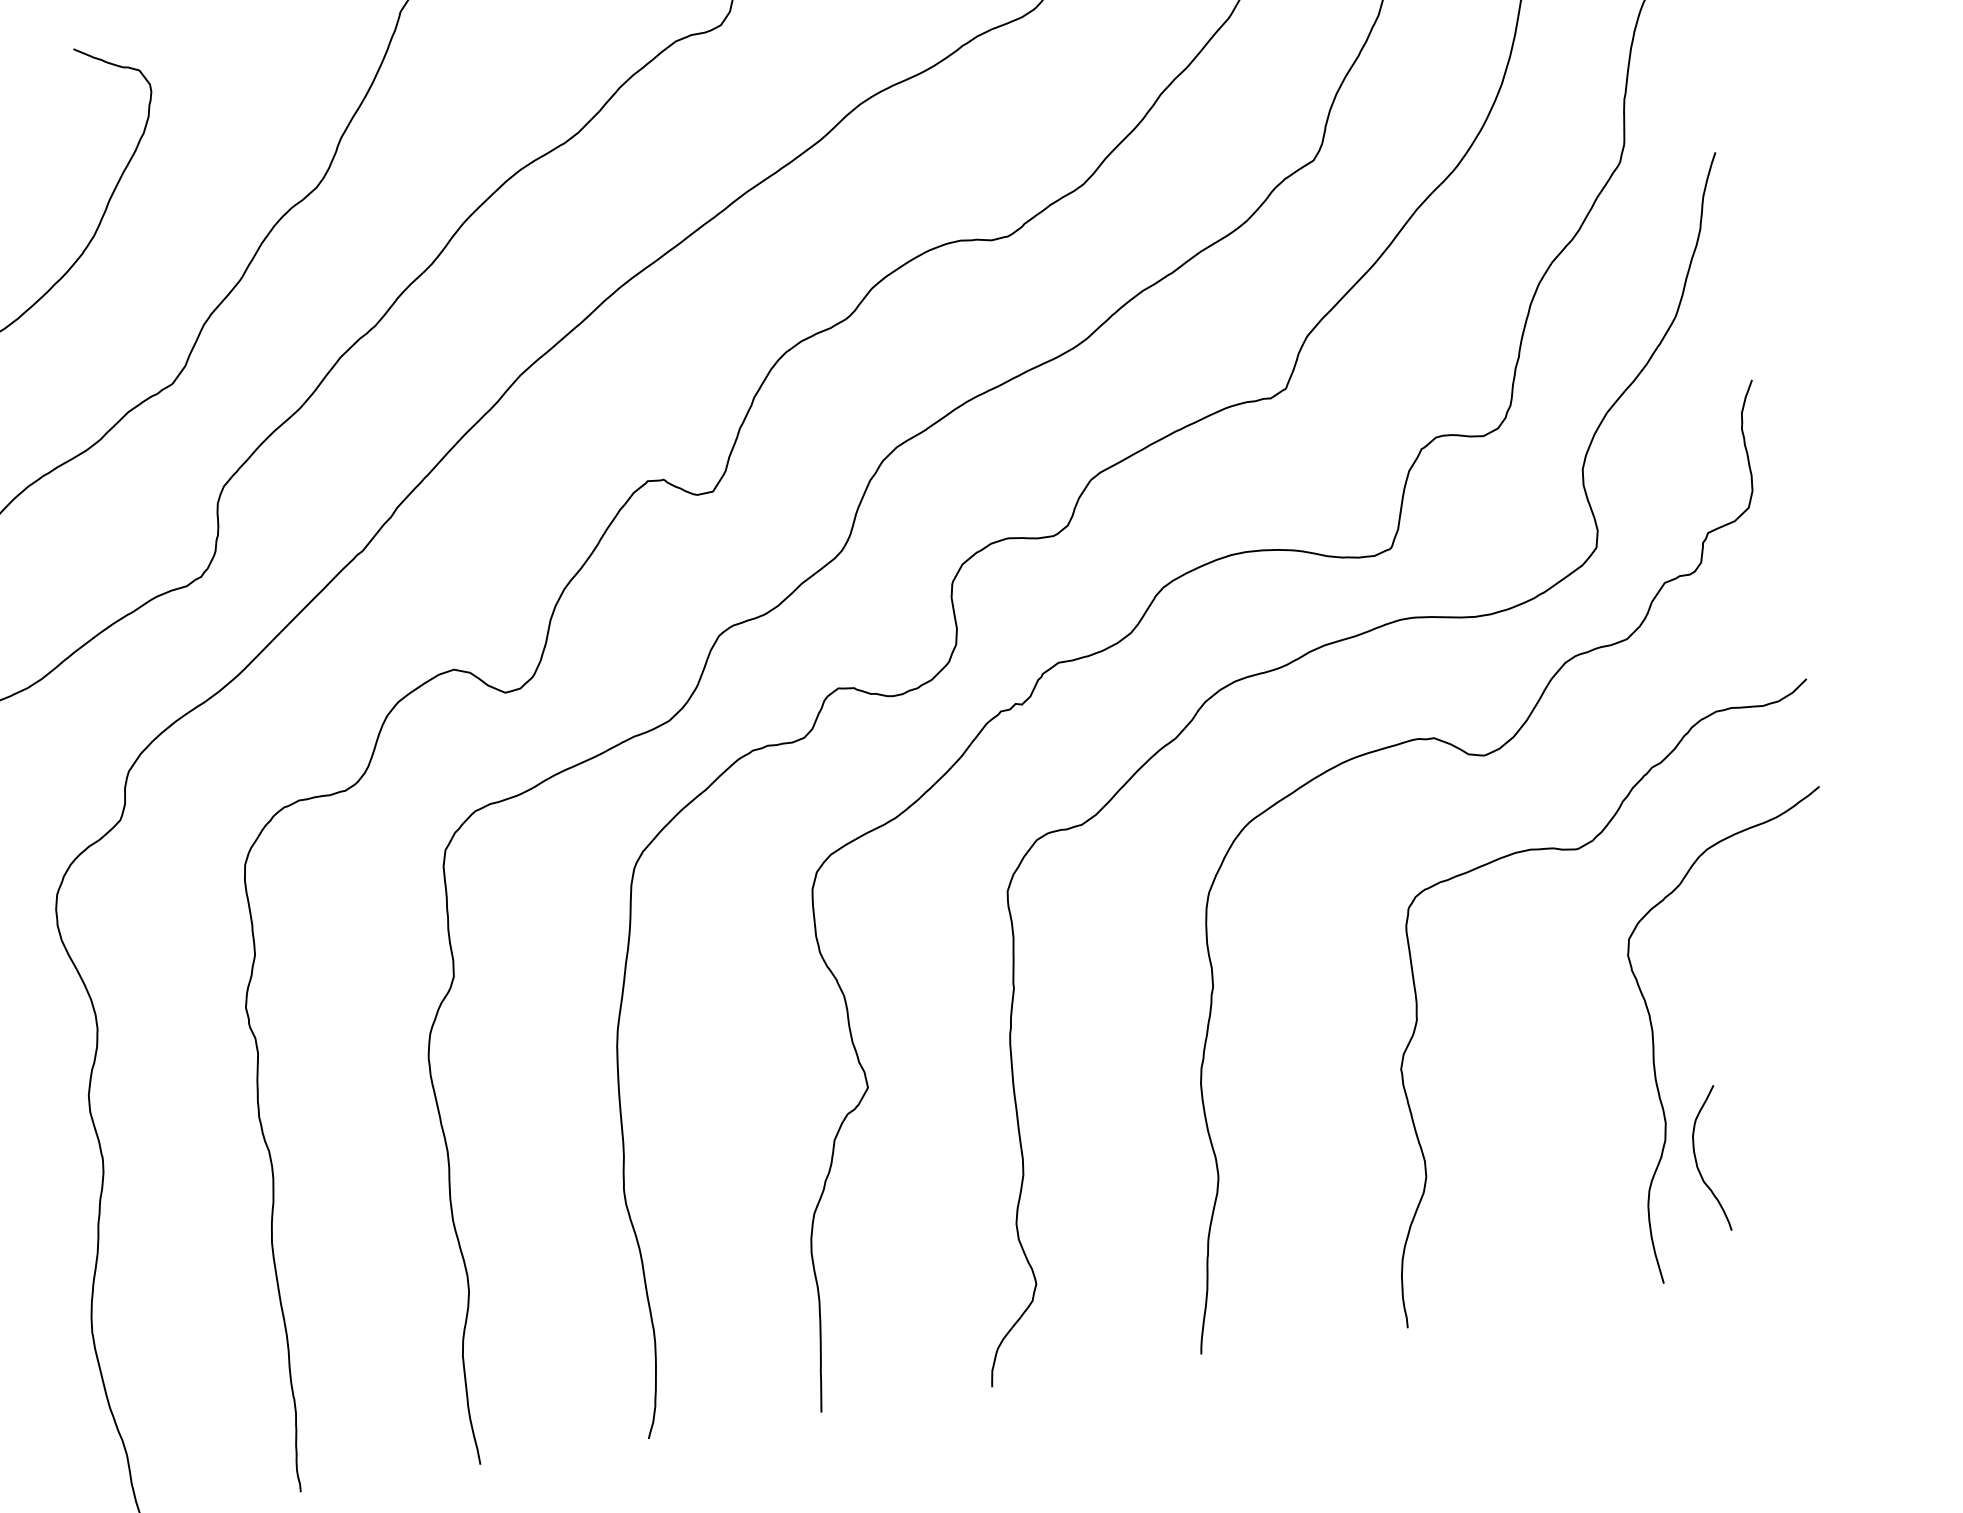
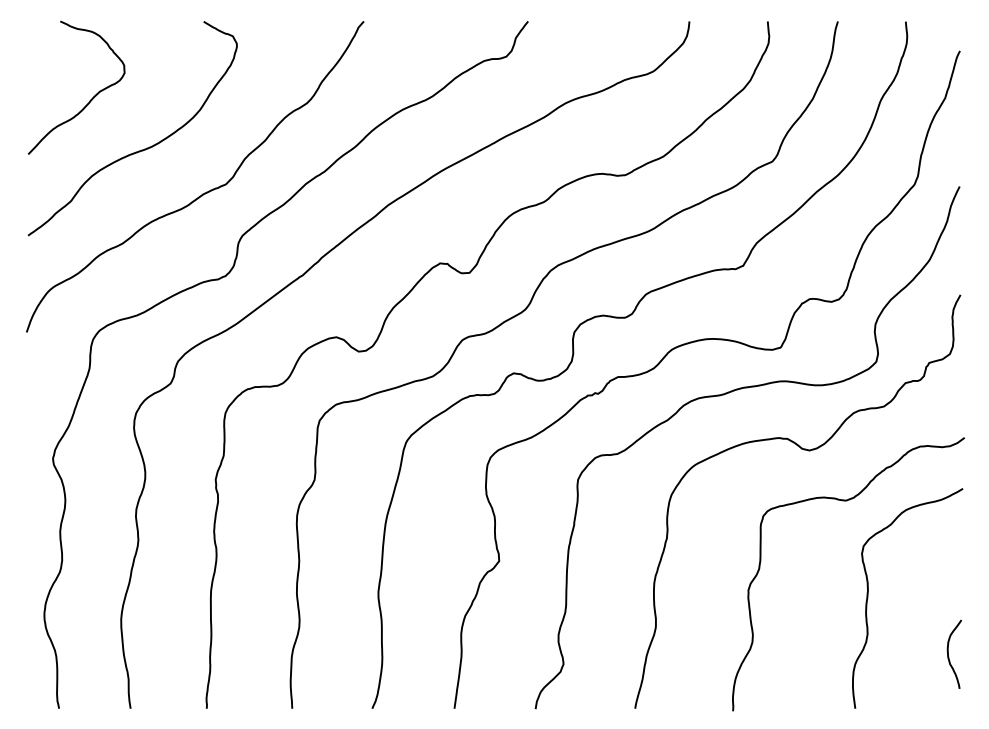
curve: (1696, 1159) -> (948, 653), moved

